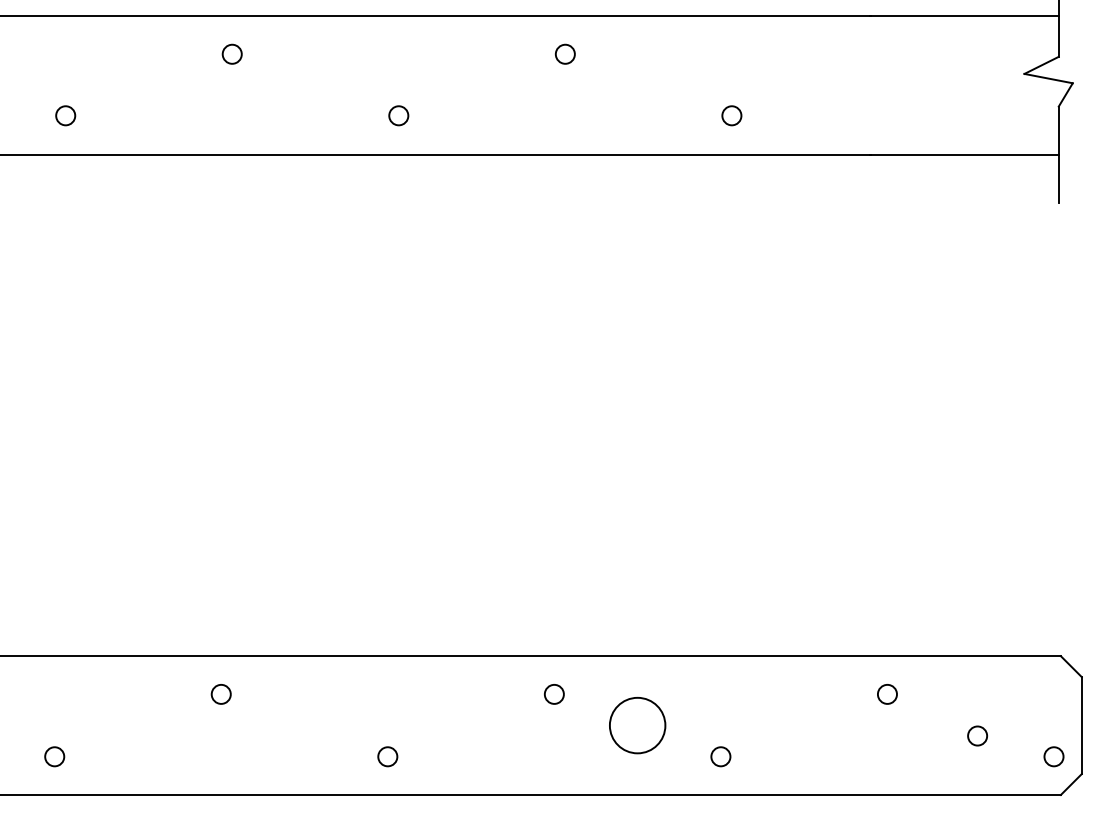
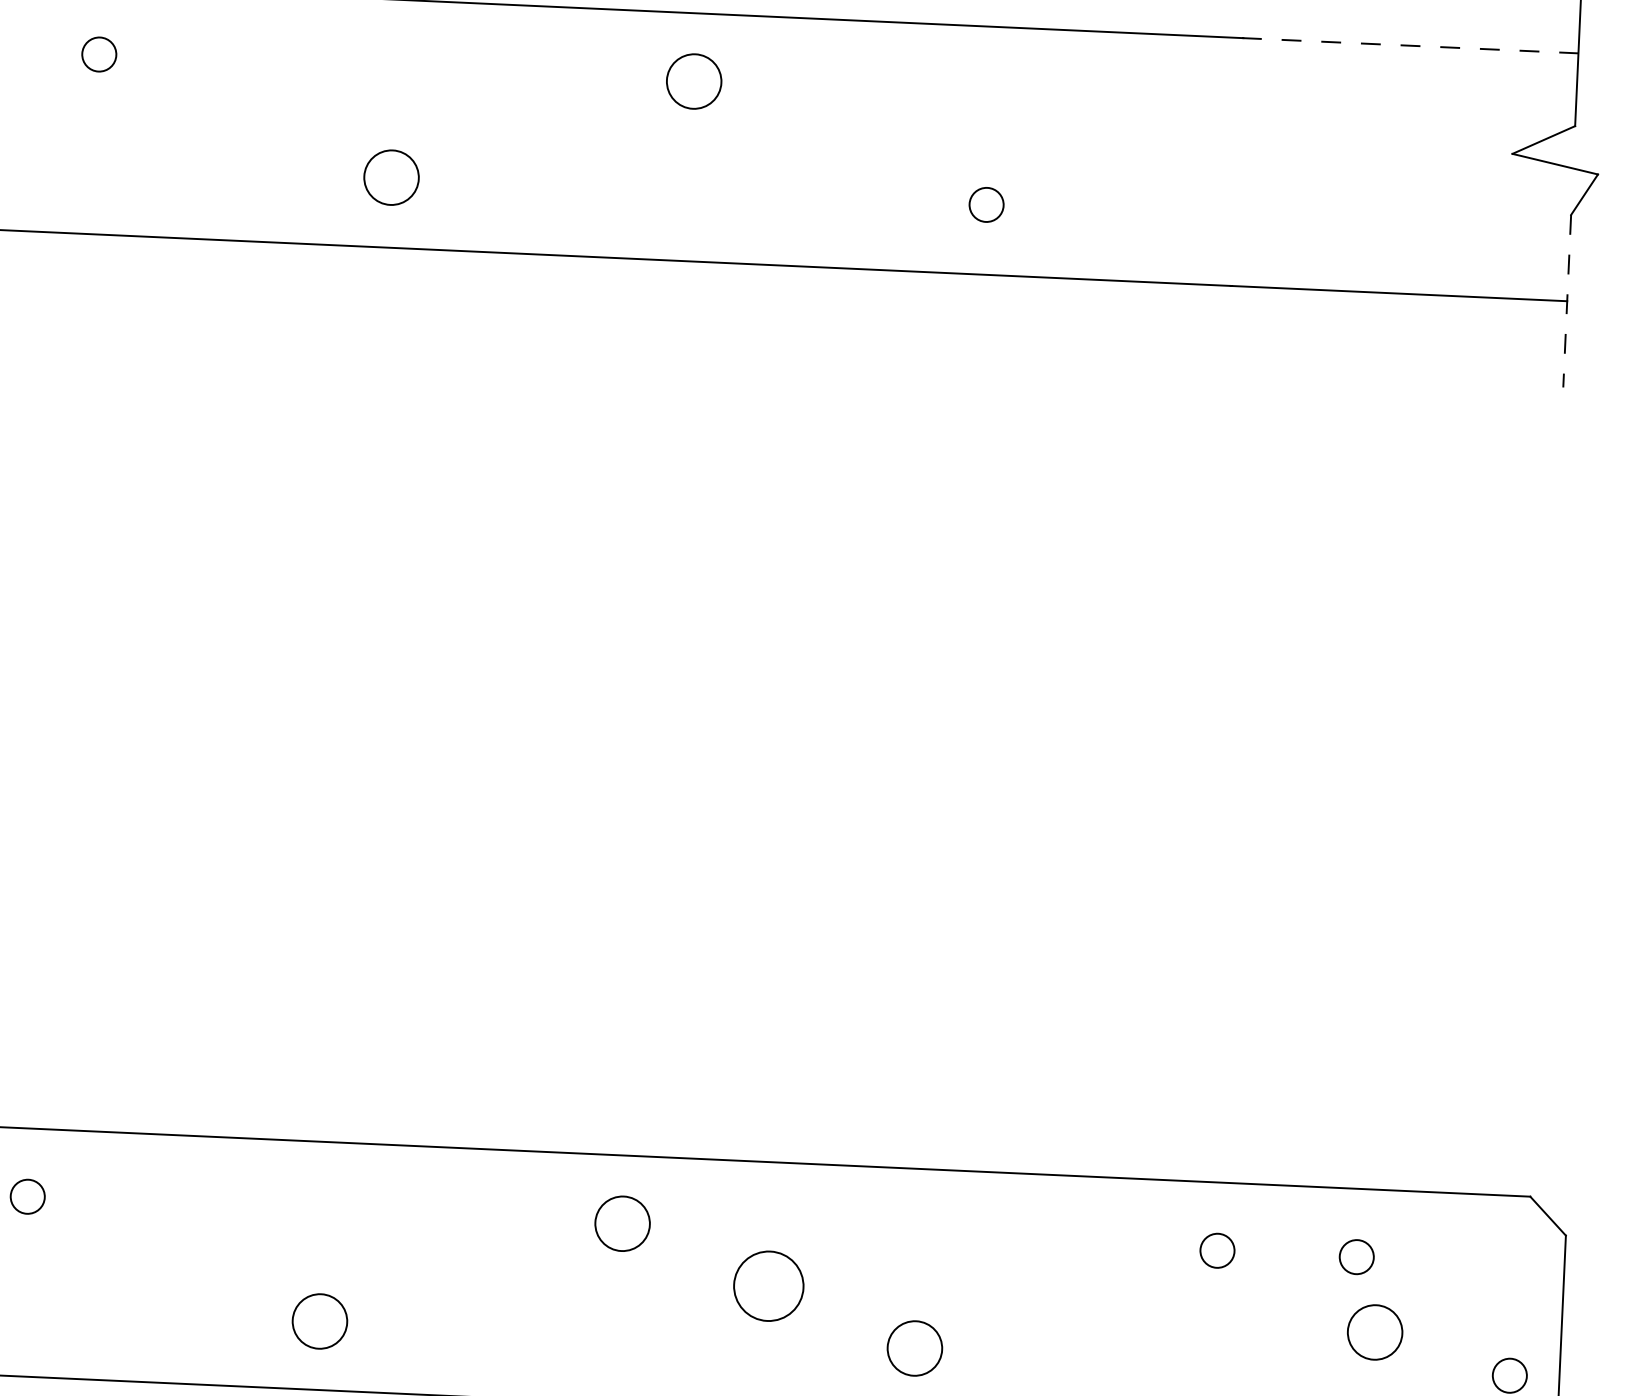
line: (965, 16) -> (1411, 46), solid -> dashed
circle: (564, 53) -> (692, 80), size x1.6
circle: (398, 115) -> (391, 177), size x1.6
line: (1058, 155) -> (1566, 302), solid -> dashed
circle: (553, 693) -> (621, 1222), size x1.6
circle: (965, 694) -> (1356, 1257), added
circle: (637, 725) -> (768, 1286), size x0.7
circle: (977, 735) -> (1374, 1331), size x1.6
circle: (387, 756) -> (319, 1321), size x1.6
circle: (720, 756) -> (914, 1348), size x1.6

